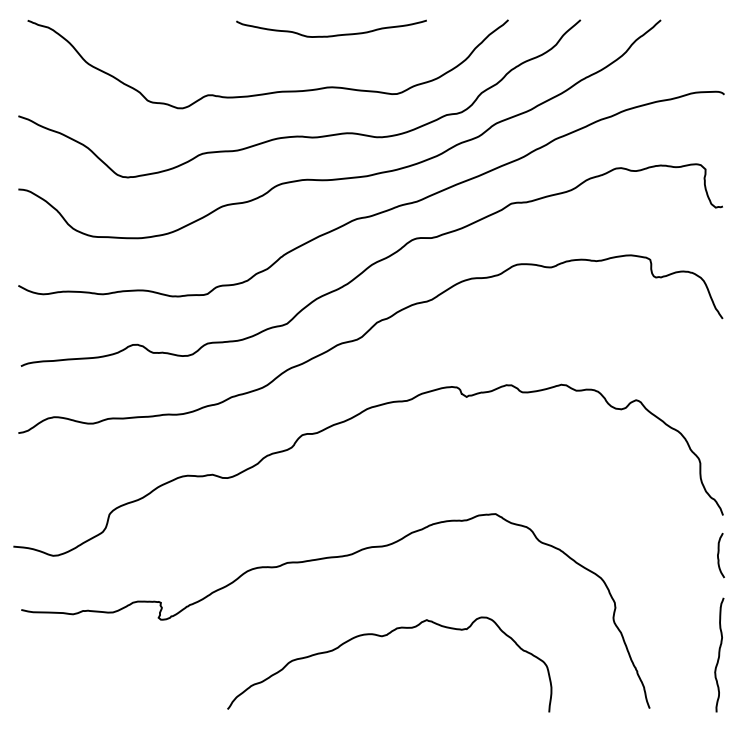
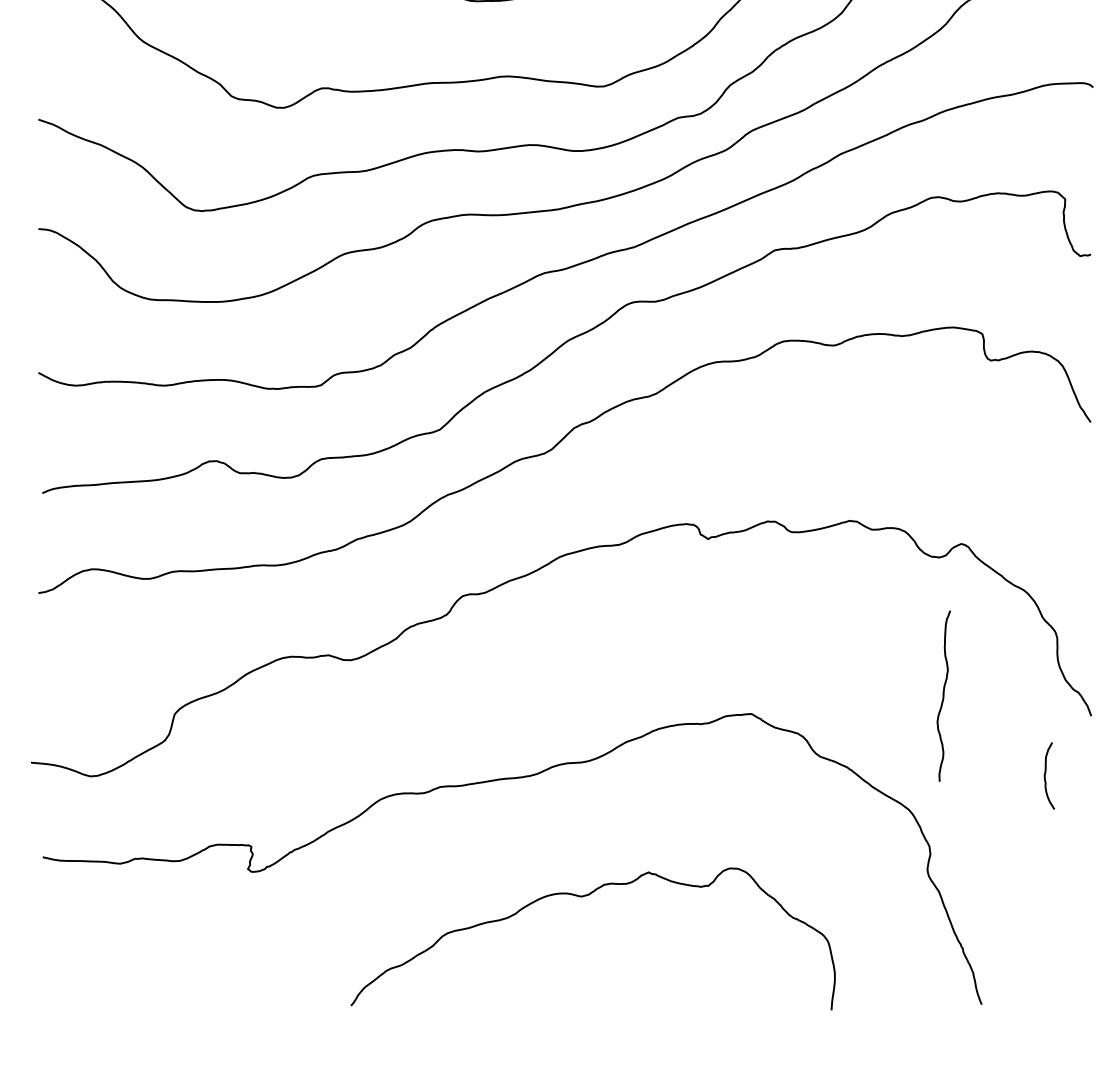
curve: (718, 555) -> (1045, 775), moved
curve: (719, 654) -> (943, 695), moved

